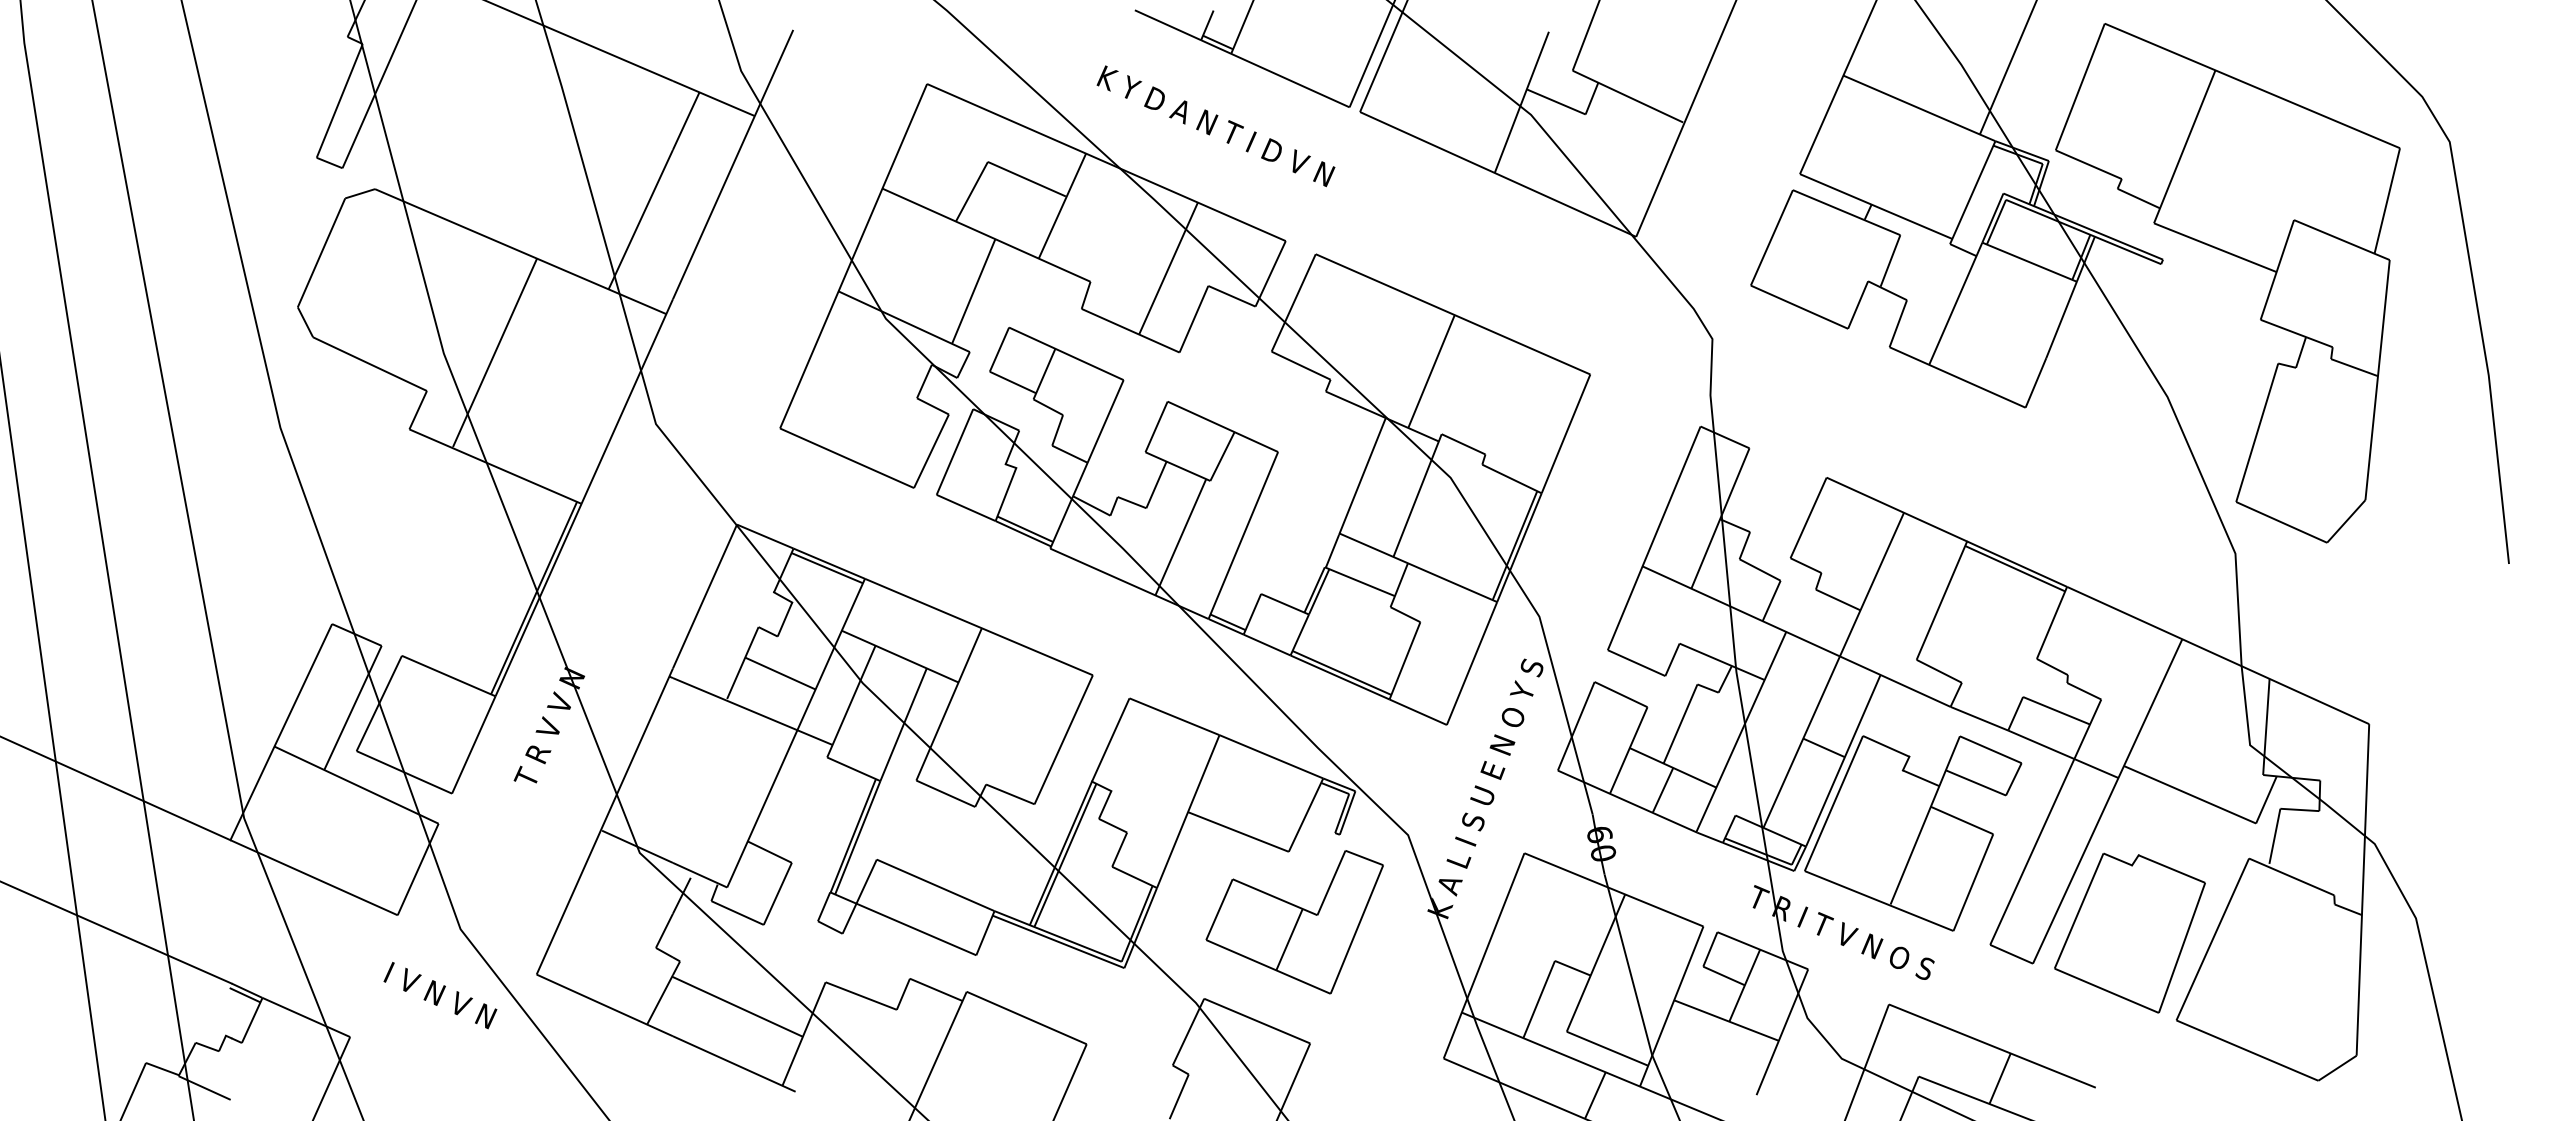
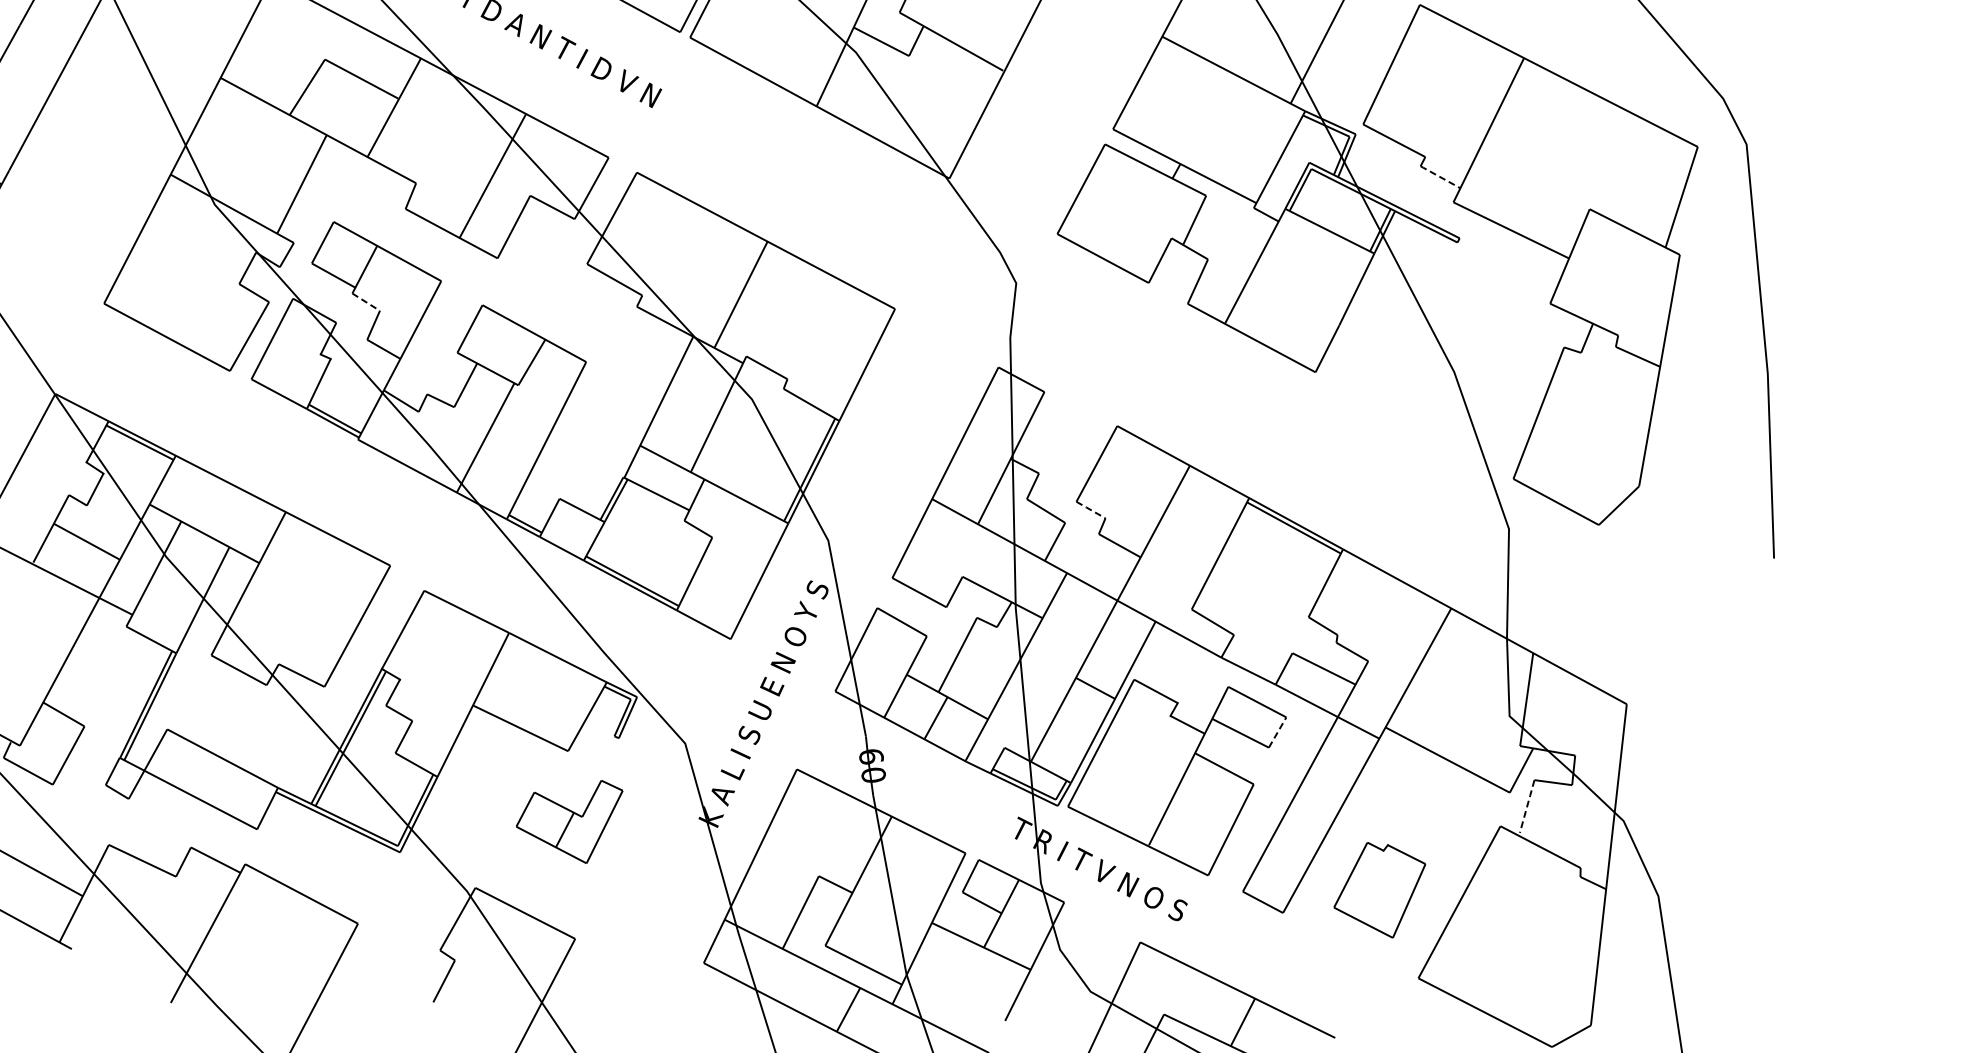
line: (2138, 198) -> (1440, 177), solid -> dashed
line: (1048, 407) -> (366, 302), solid -> dashed
line: (1805, 565) -> (1090, 509), solid -> dashed
line: (2014, 778) -> (1278, 731), solid -> dashed
line: (2274, 836) -> (1526, 806), solid -> dashed
part: (1294, 922) -> (568, 820), size x0.6
part: (2129, 932) -> (1379, 889), size x0.6

